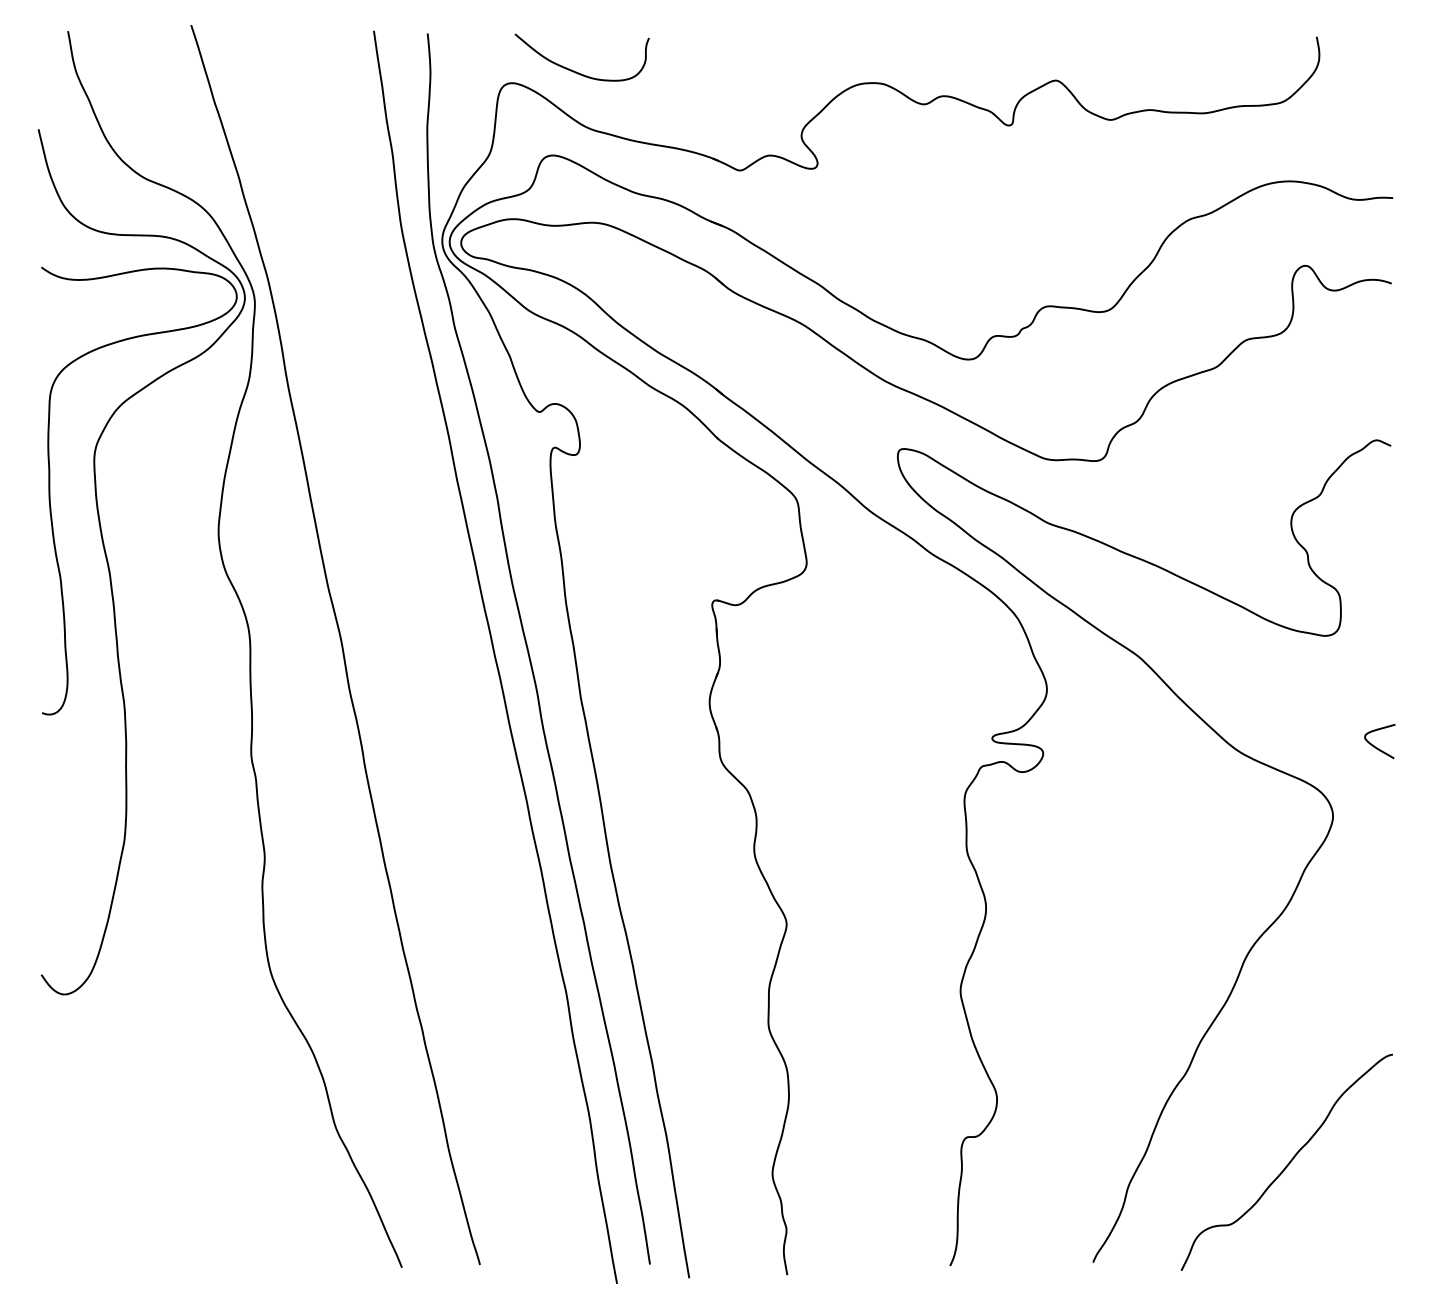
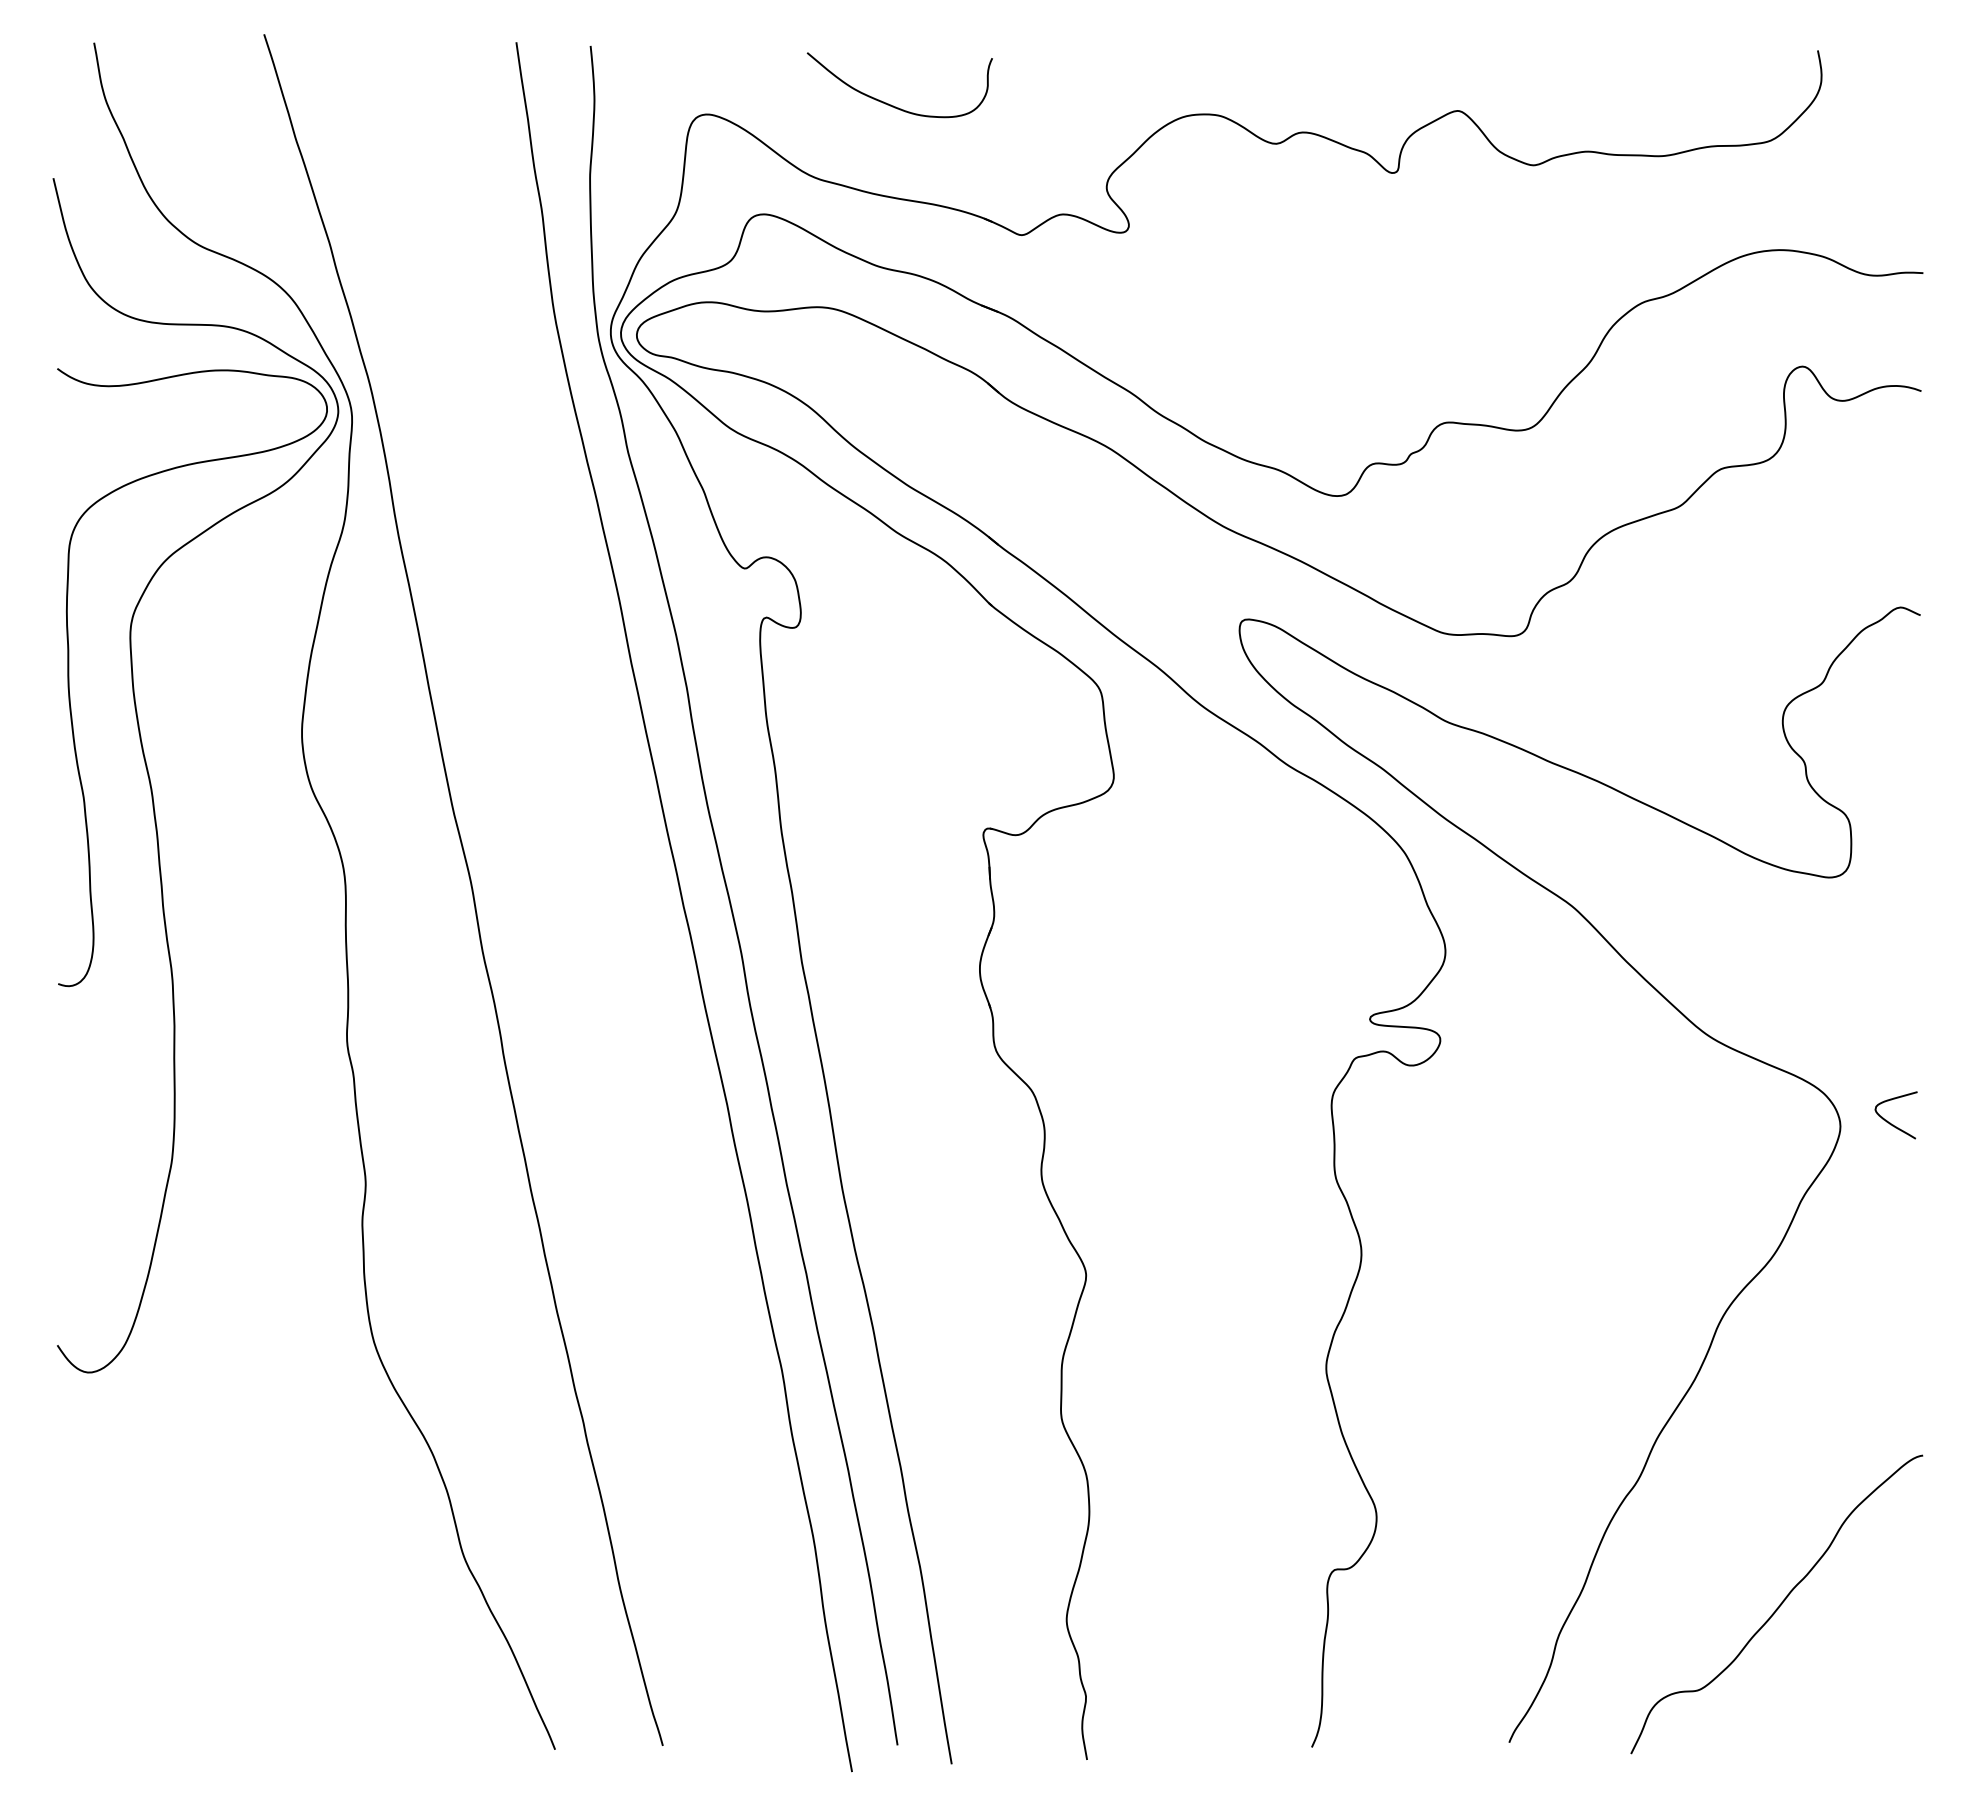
curve: (576, 71) -> (891, 104), moved
curve: (1375, 746) -> (1890, 1122), moved

